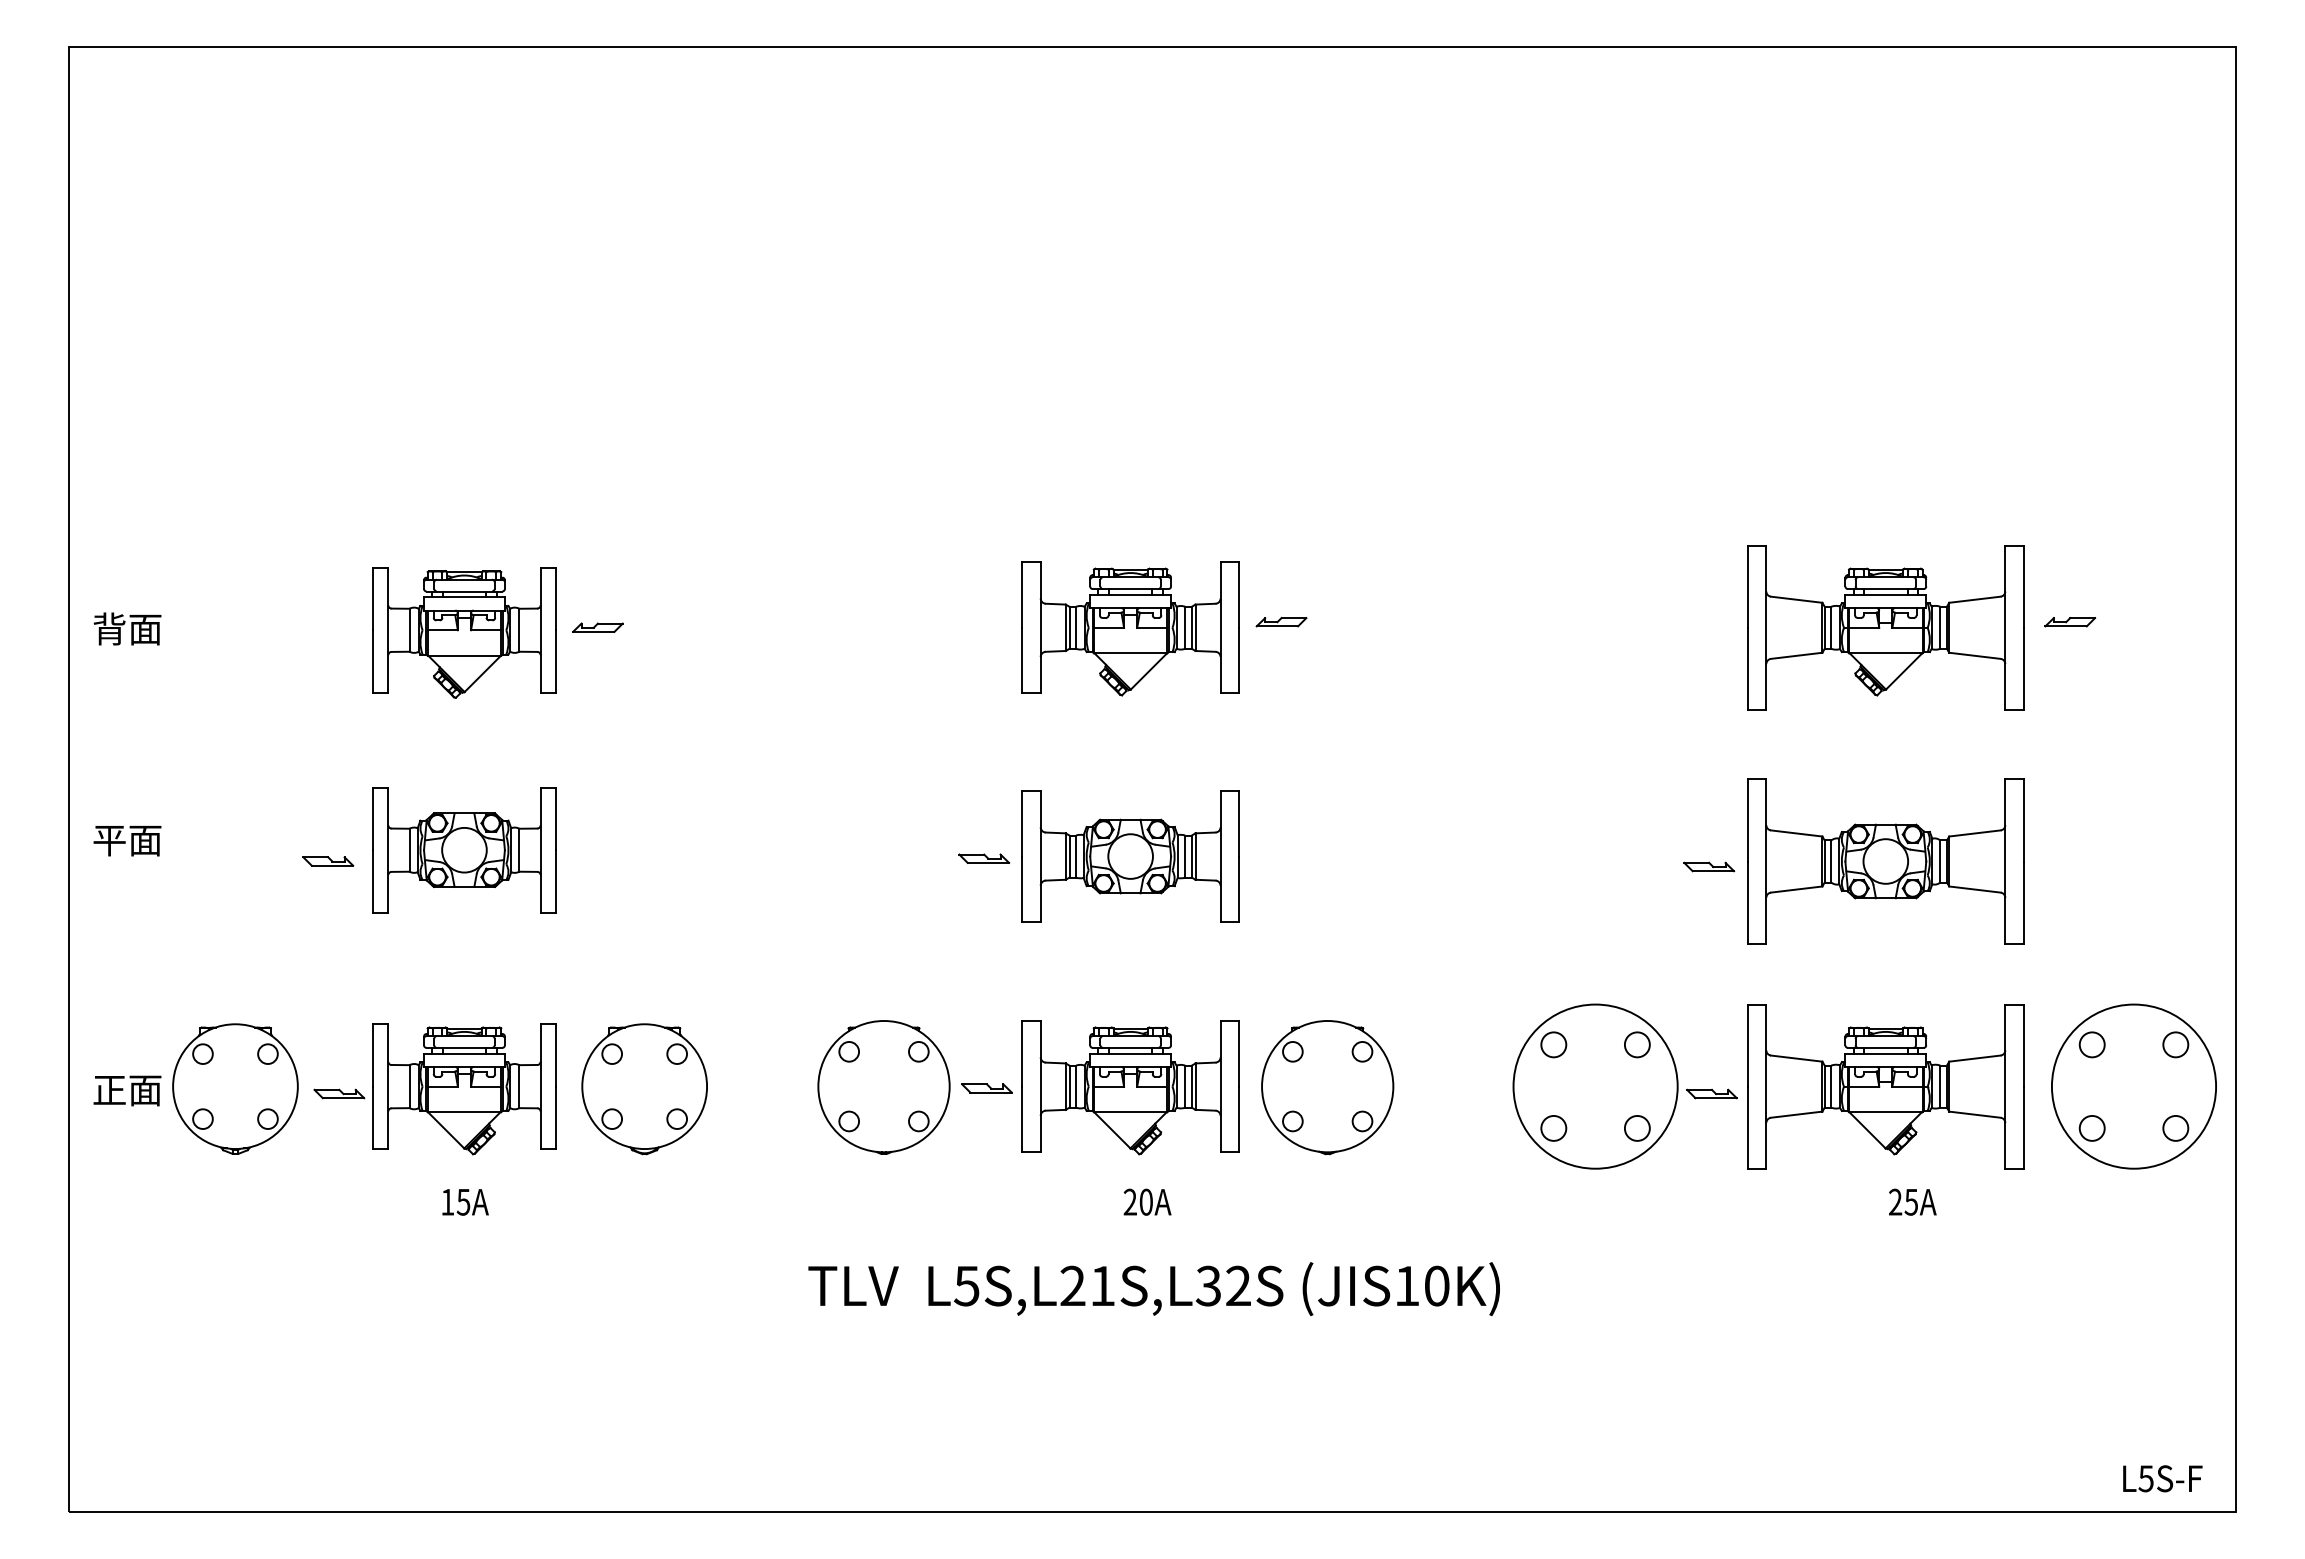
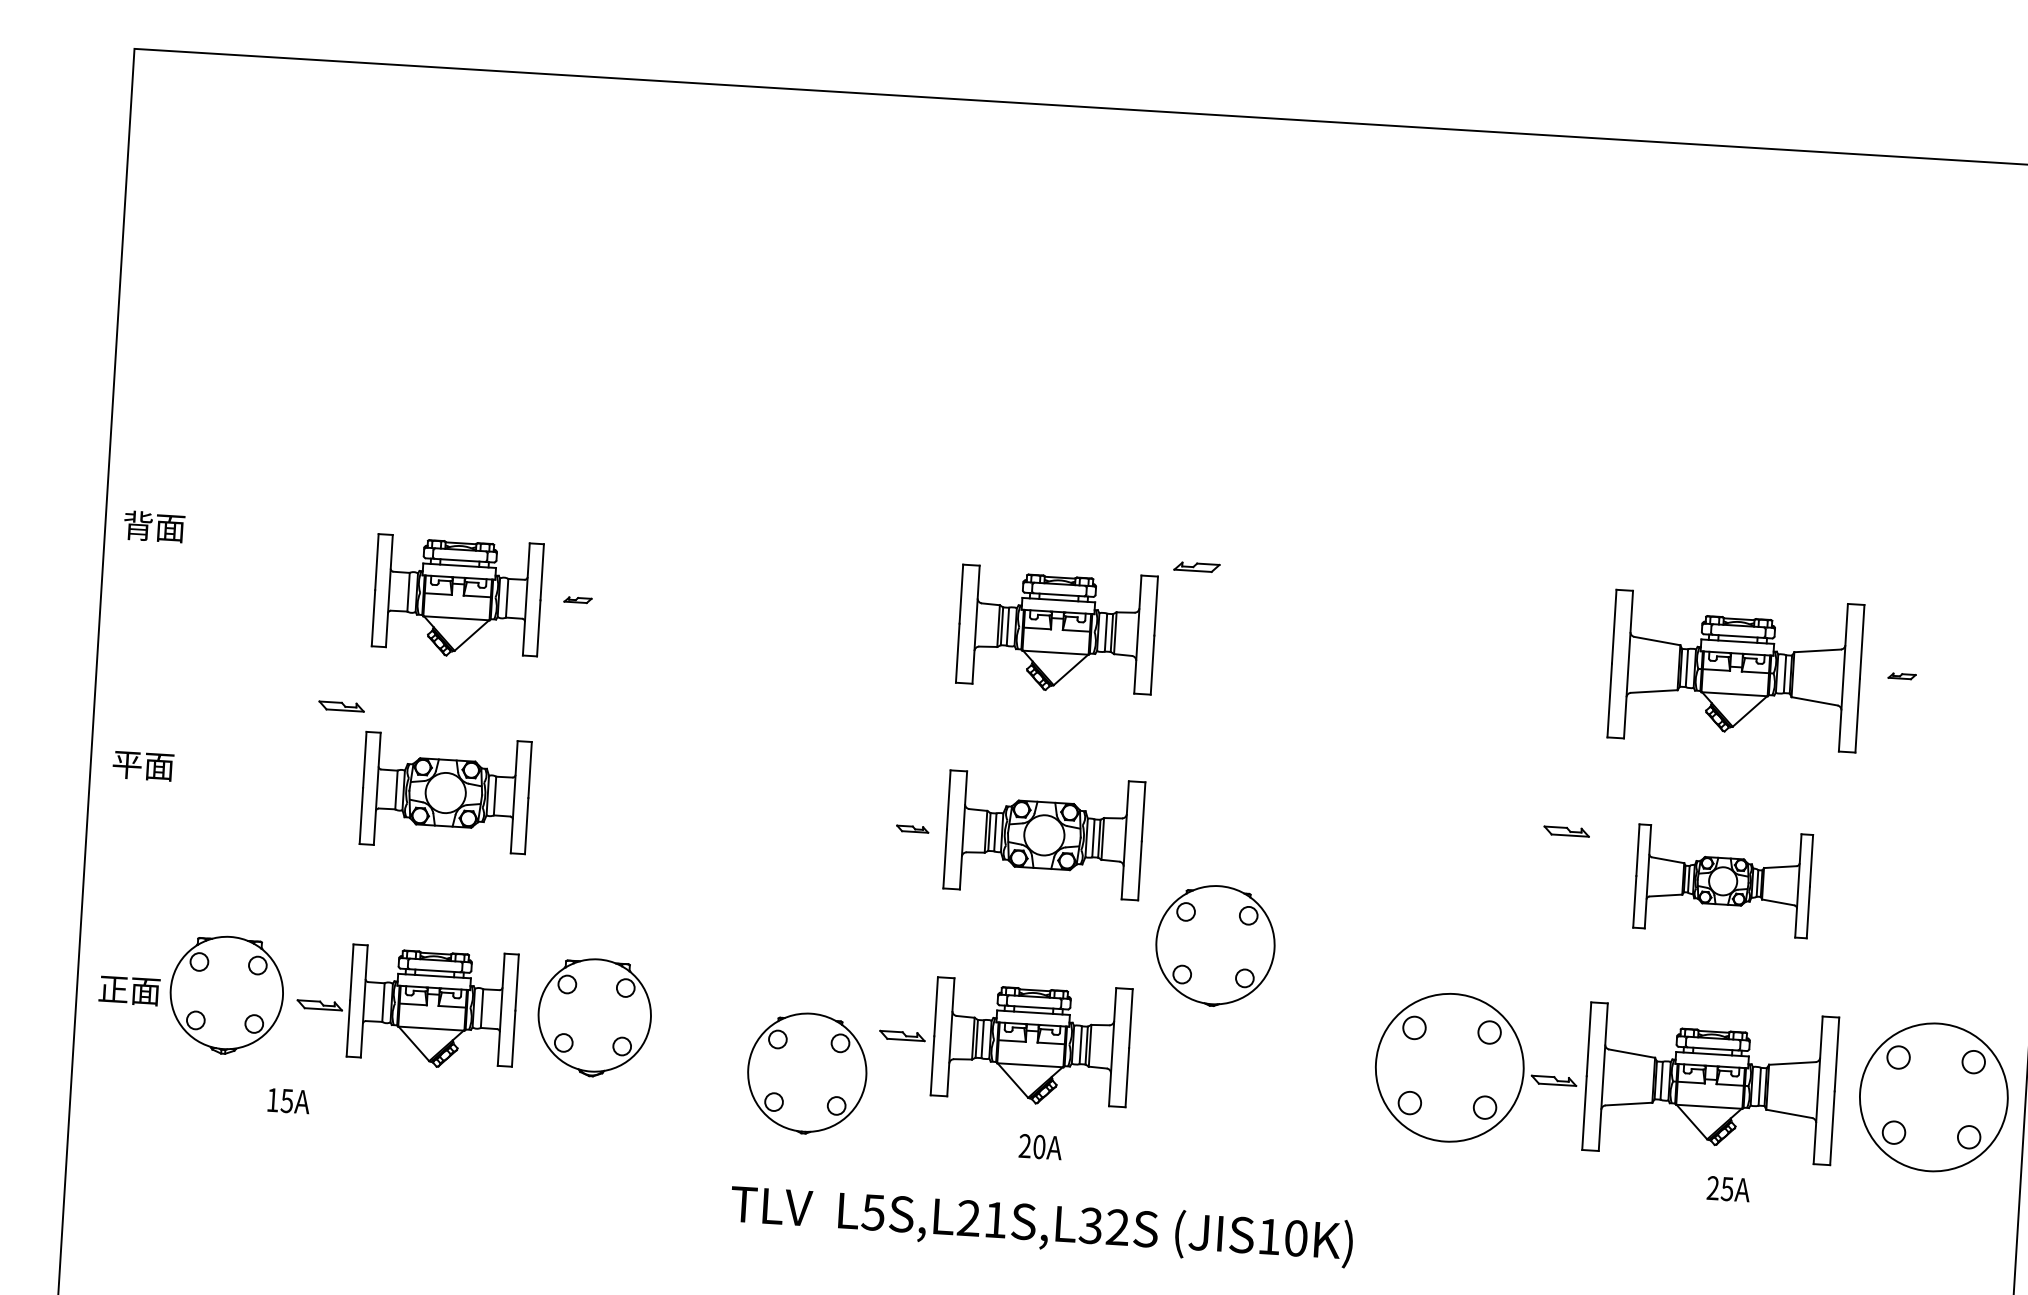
part: (1281, 622) -> (1196, 567), moved
part: (2070, 622) -> (1902, 676), size x0.6
part: (597, 627) -> (577, 600), size x0.6
text: (127, 628) -> (154, 526), moved
part: (984, 858) -> (912, 829), size x0.7
part: (328, 861) -> (341, 706), moved
part: (1885, 861) -> (1722, 881), size x0.7
part: (1709, 866) -> (1567, 831), moved
part: (883, 1087) -> (806, 1073), moved
part: (1327, 1087) -> (1215, 945), moved
text: (465, 1202) -> (288, 1101), moved

